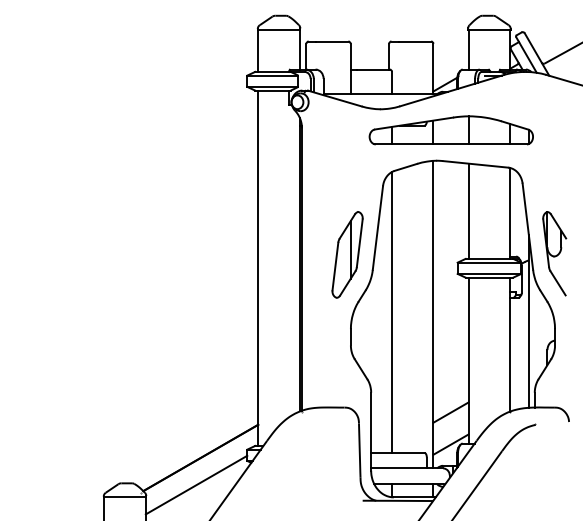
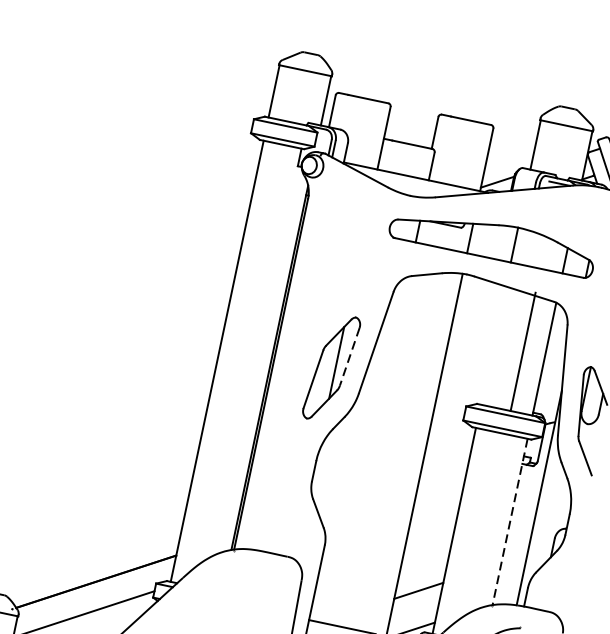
line: (468, 210) -> (523, 350), moved
line: (359, 243) -> (349, 357), solid -> dashed
line: (392, 312) -> (372, 451), removed
line: (510, 344) -> (510, 521), solid -> dashed

